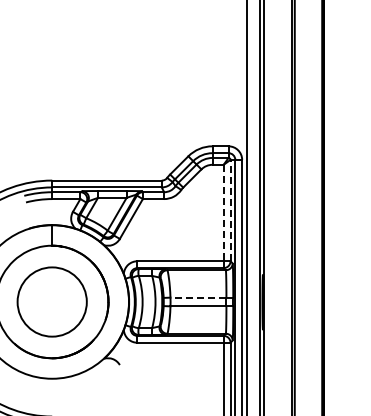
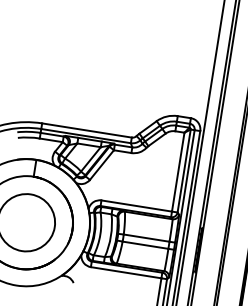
line: (230, 210) -> (184, 170), dashed -> solid
line: (223, 213) -> (178, 172), dashed -> solid
line: (198, 297) -> (146, 238), dashed -> solid

